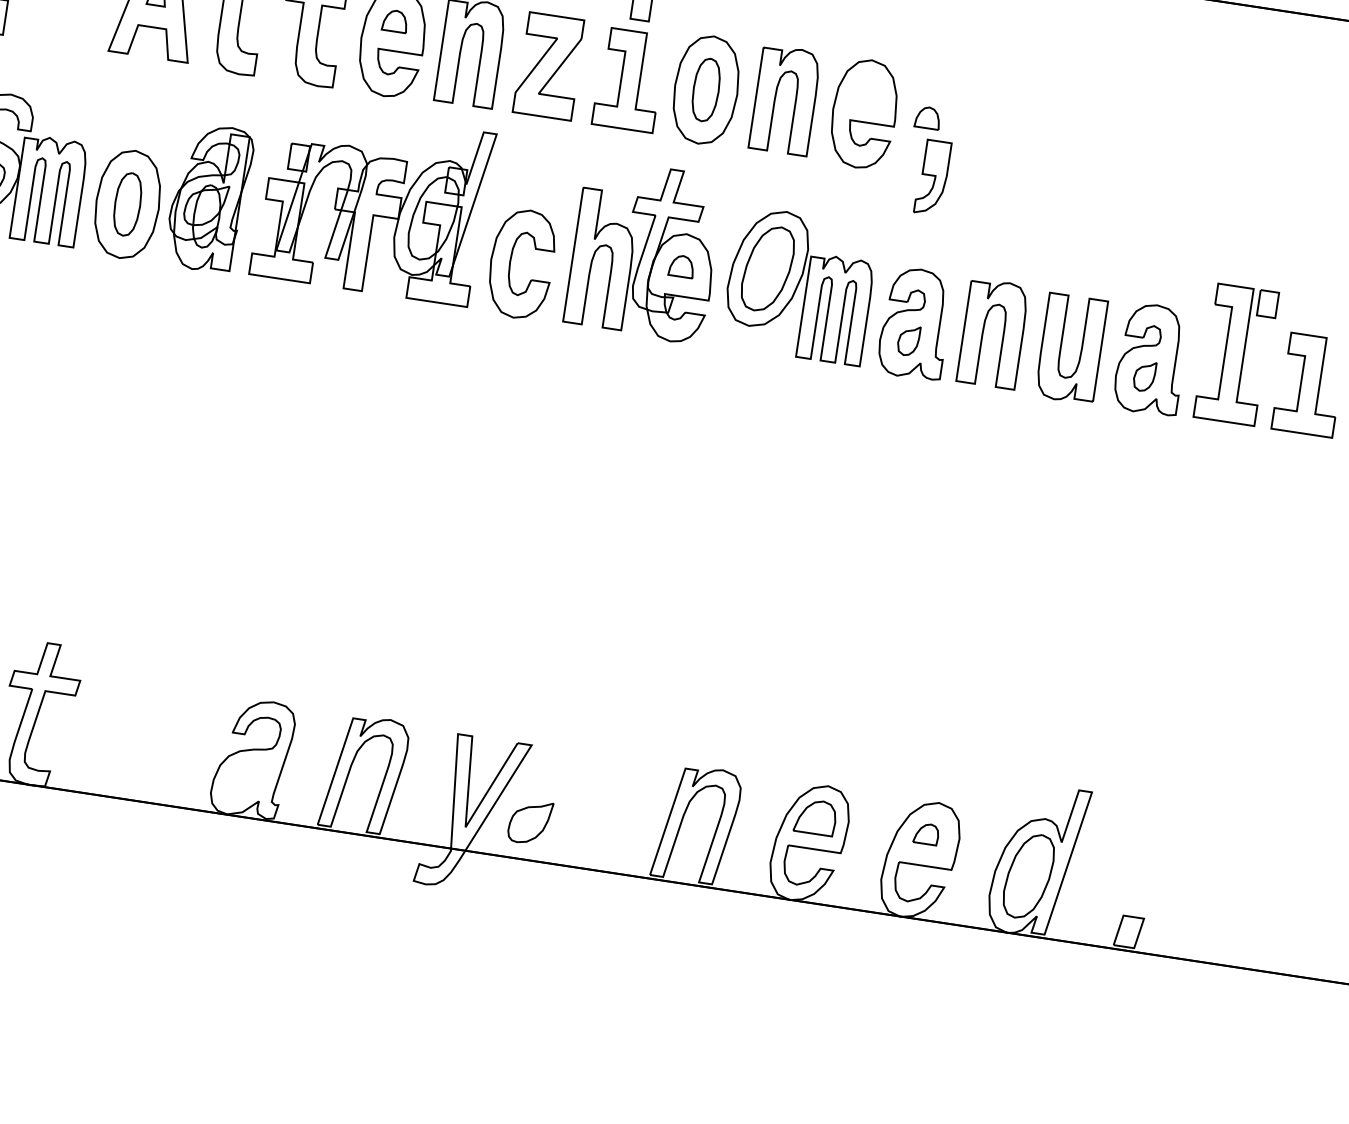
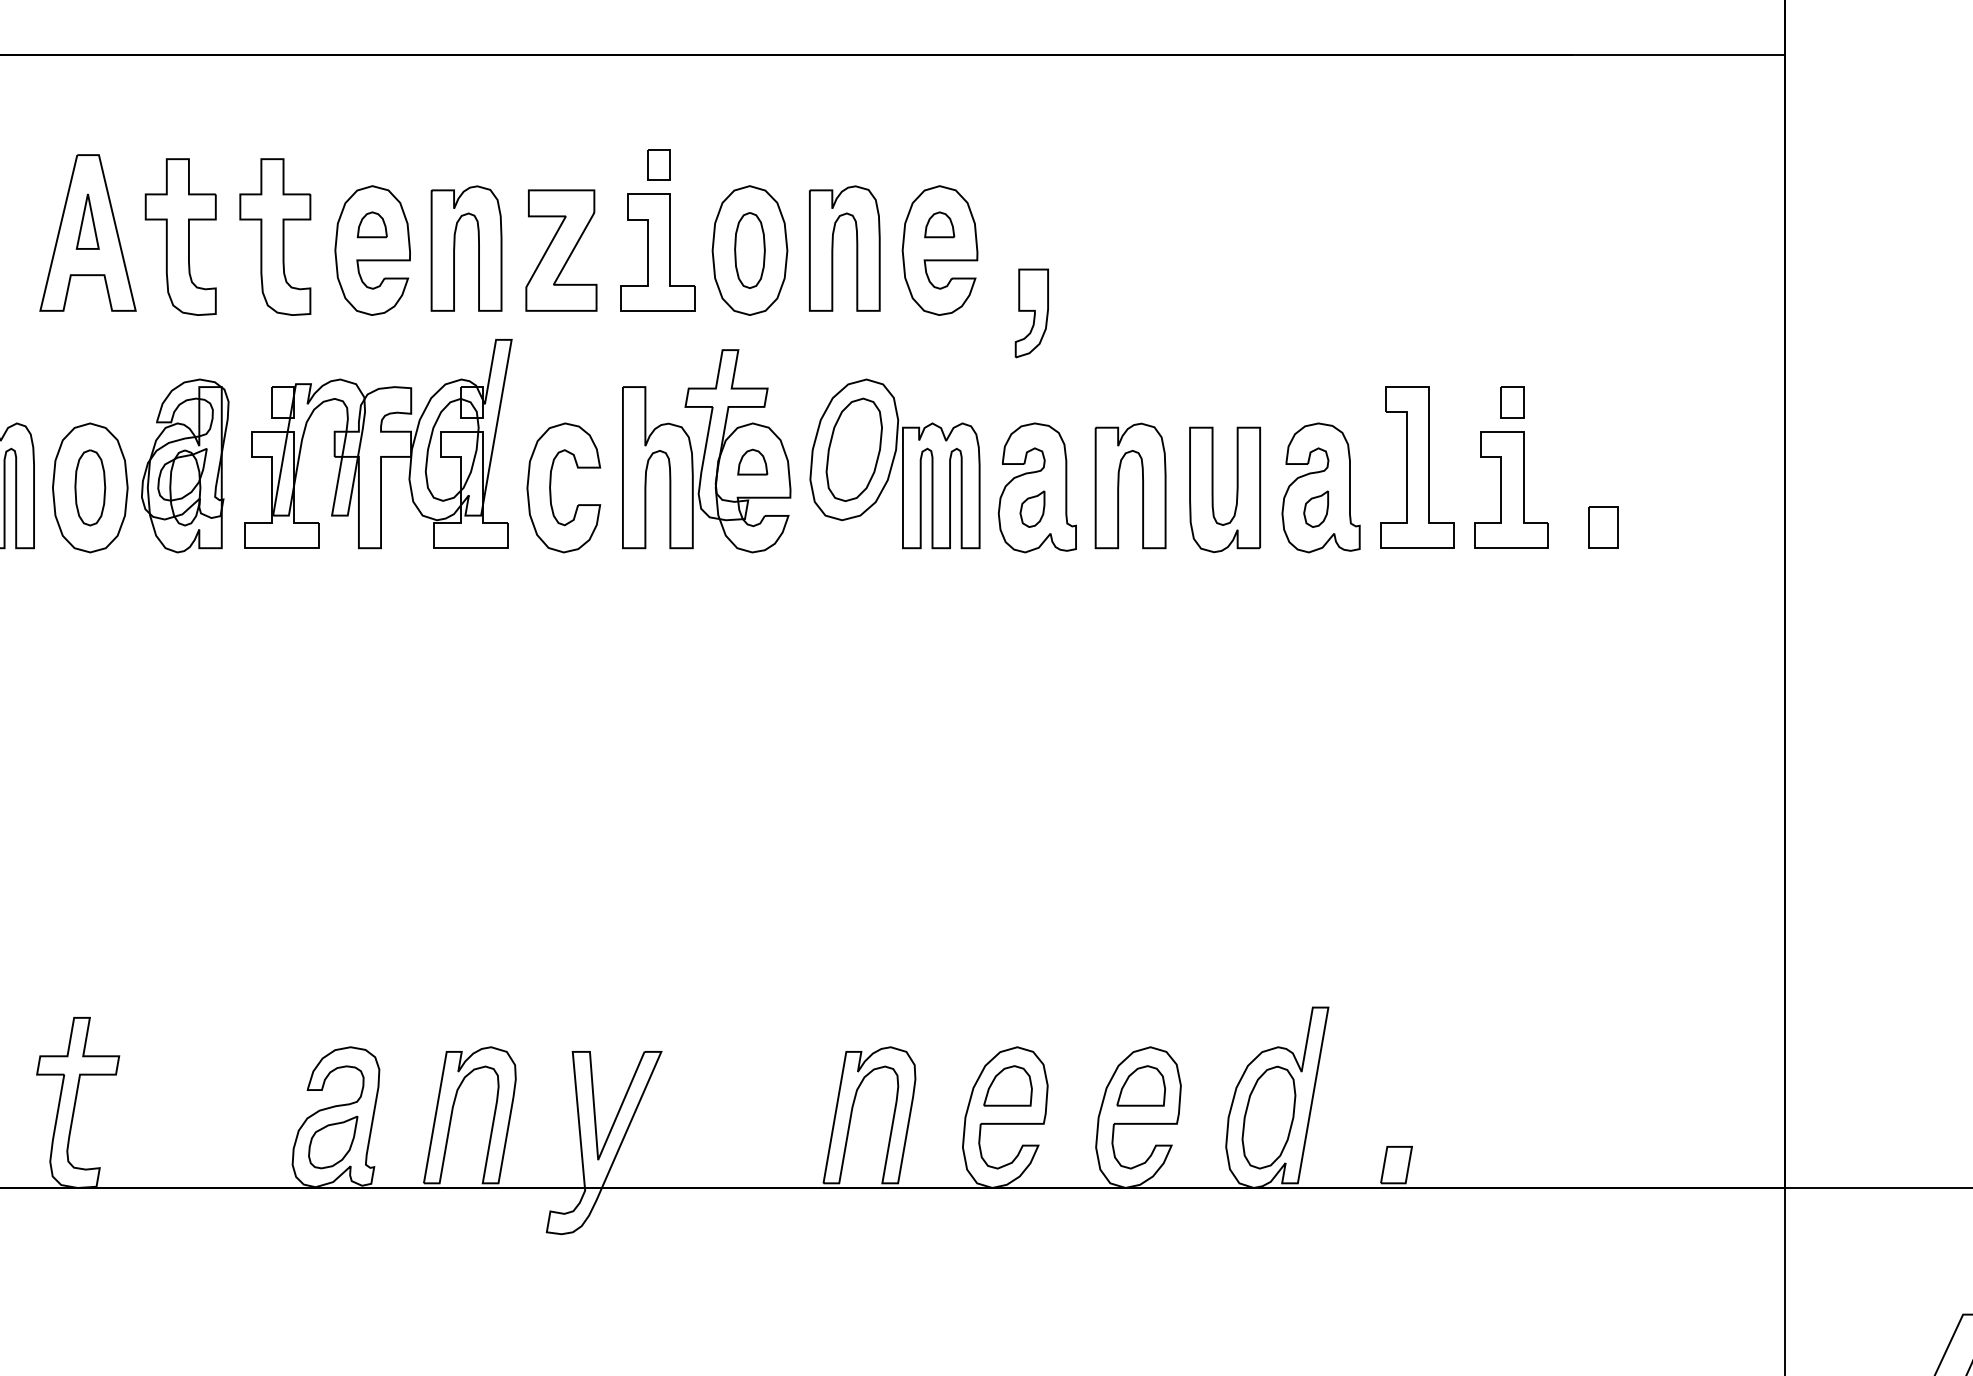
part: (927, 117) -> (939, 224), moved
part: (1268, 304) -> (1512, 402), moved
part: (530, 822) -> (333, 1142), moved
part: (925, 833) -> (1140, 1085), size x1.67

